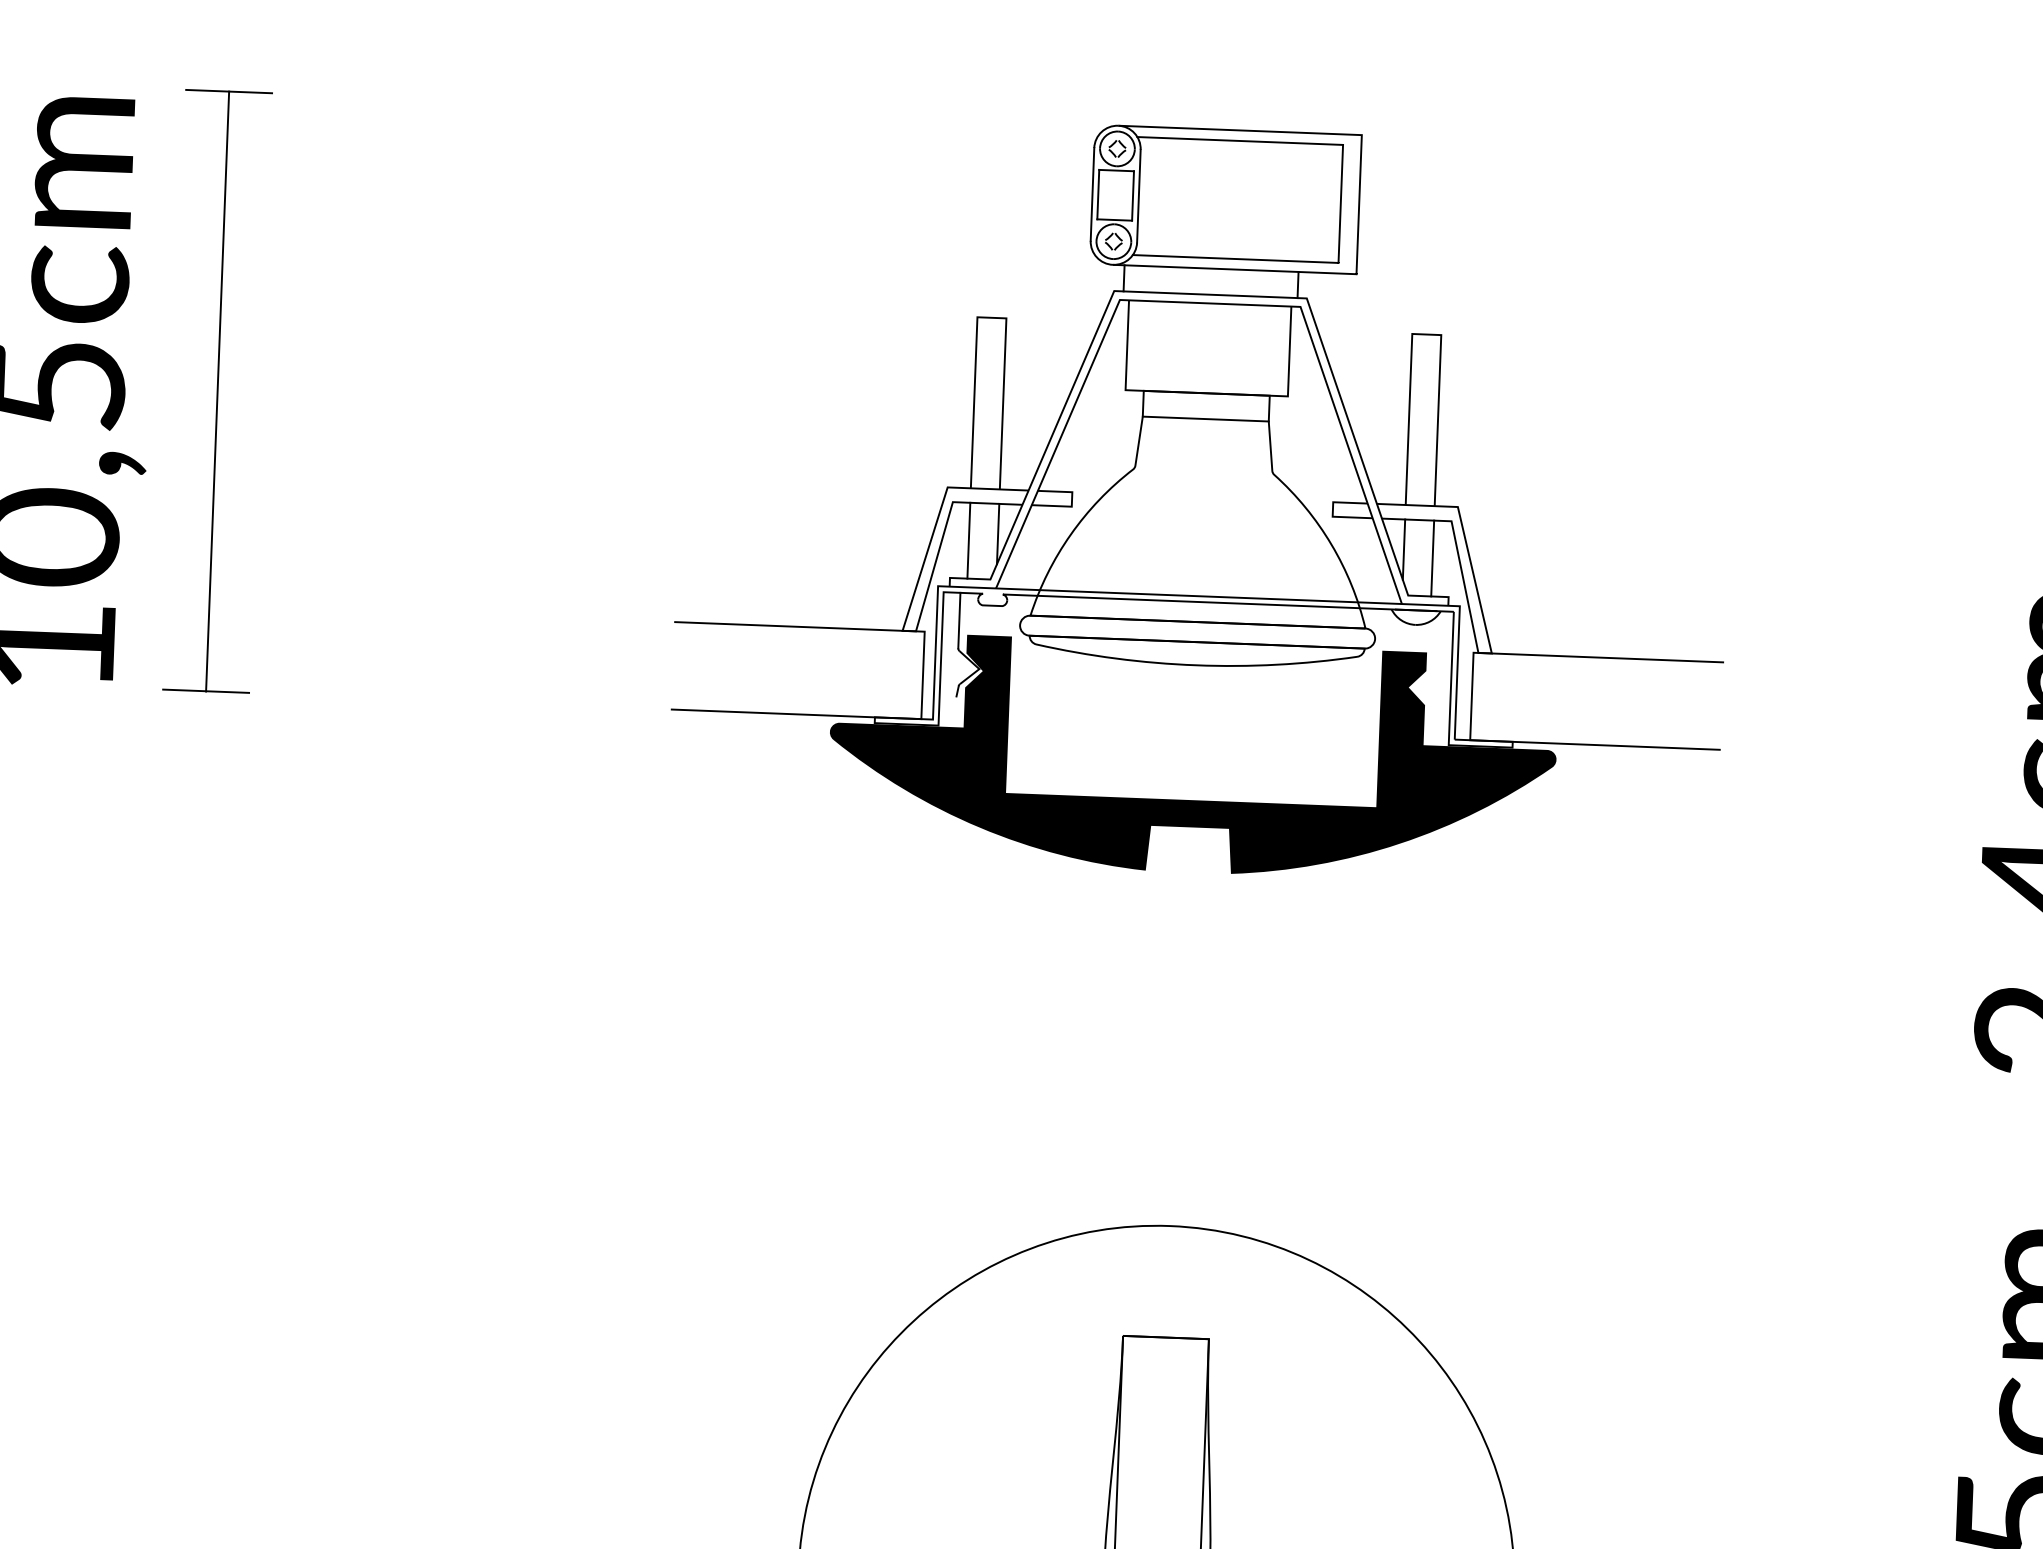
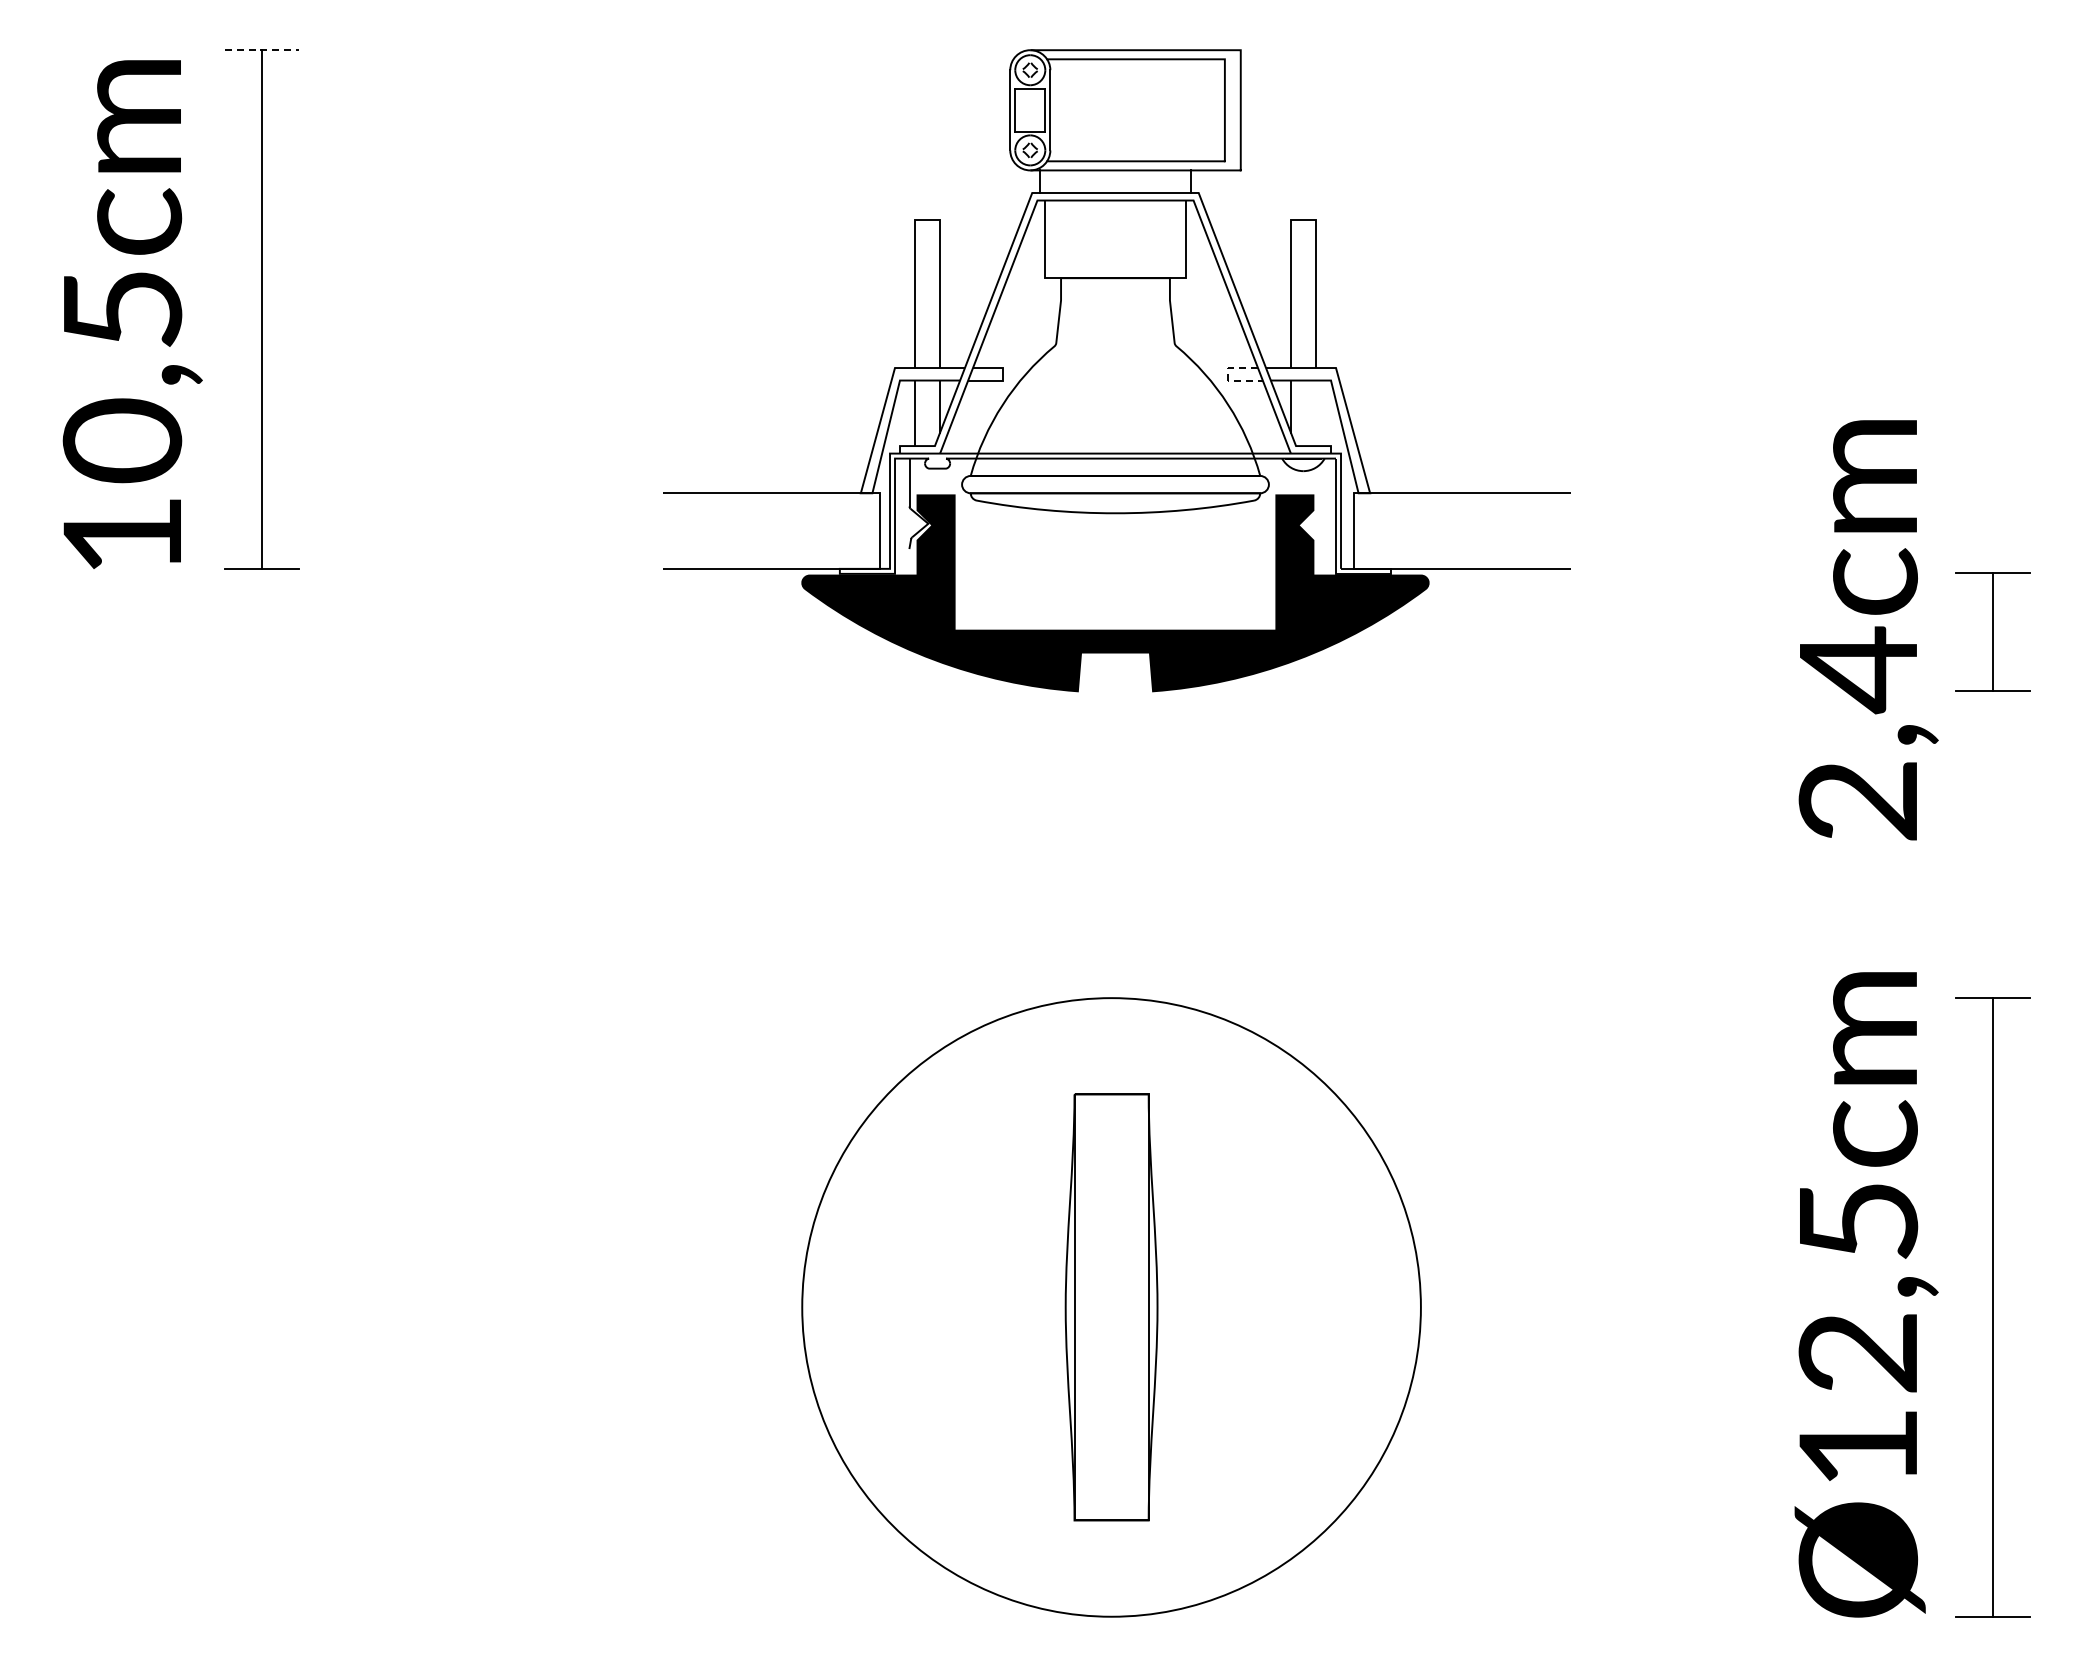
line: (230, 91) -> (262, 50), solid -> dashed
line: (1205, 419) -> (1115, 300), removed
line: (1333, 512) -> (1228, 376), solid -> dashed
line: (1432, 558) -> (1315, 413), removed

